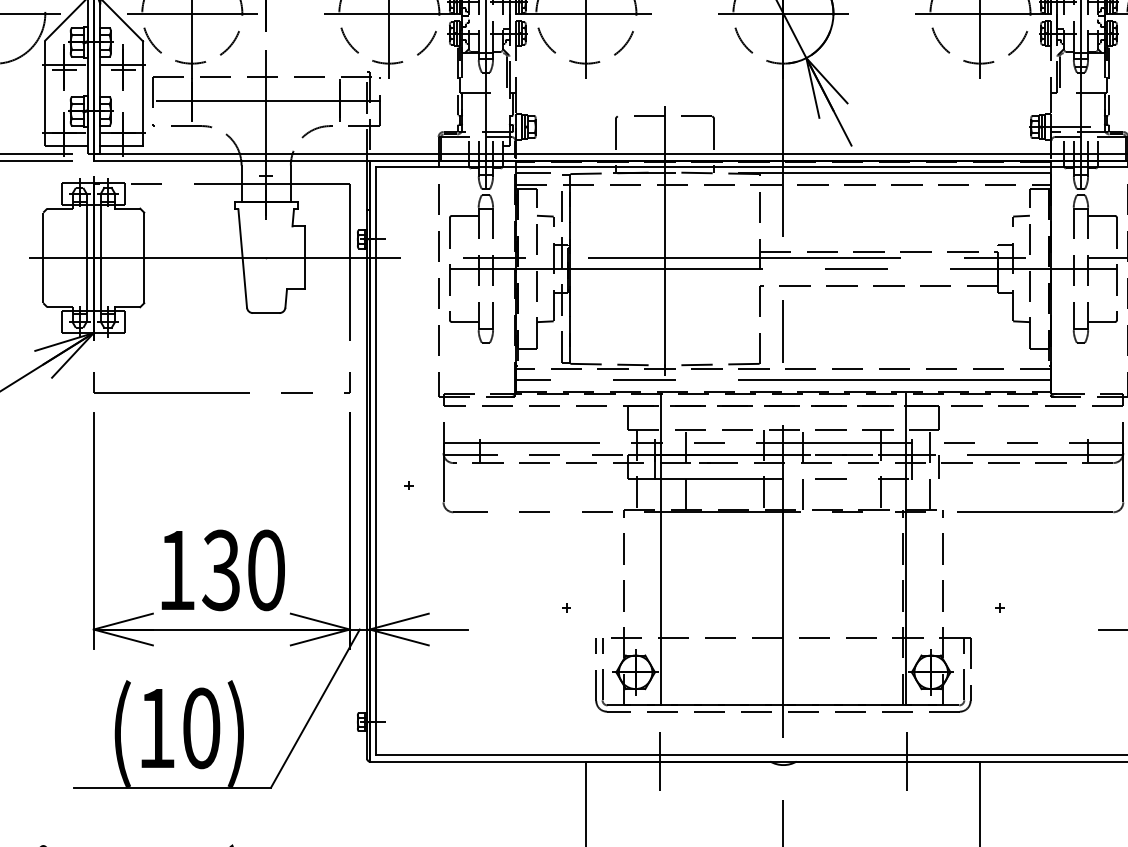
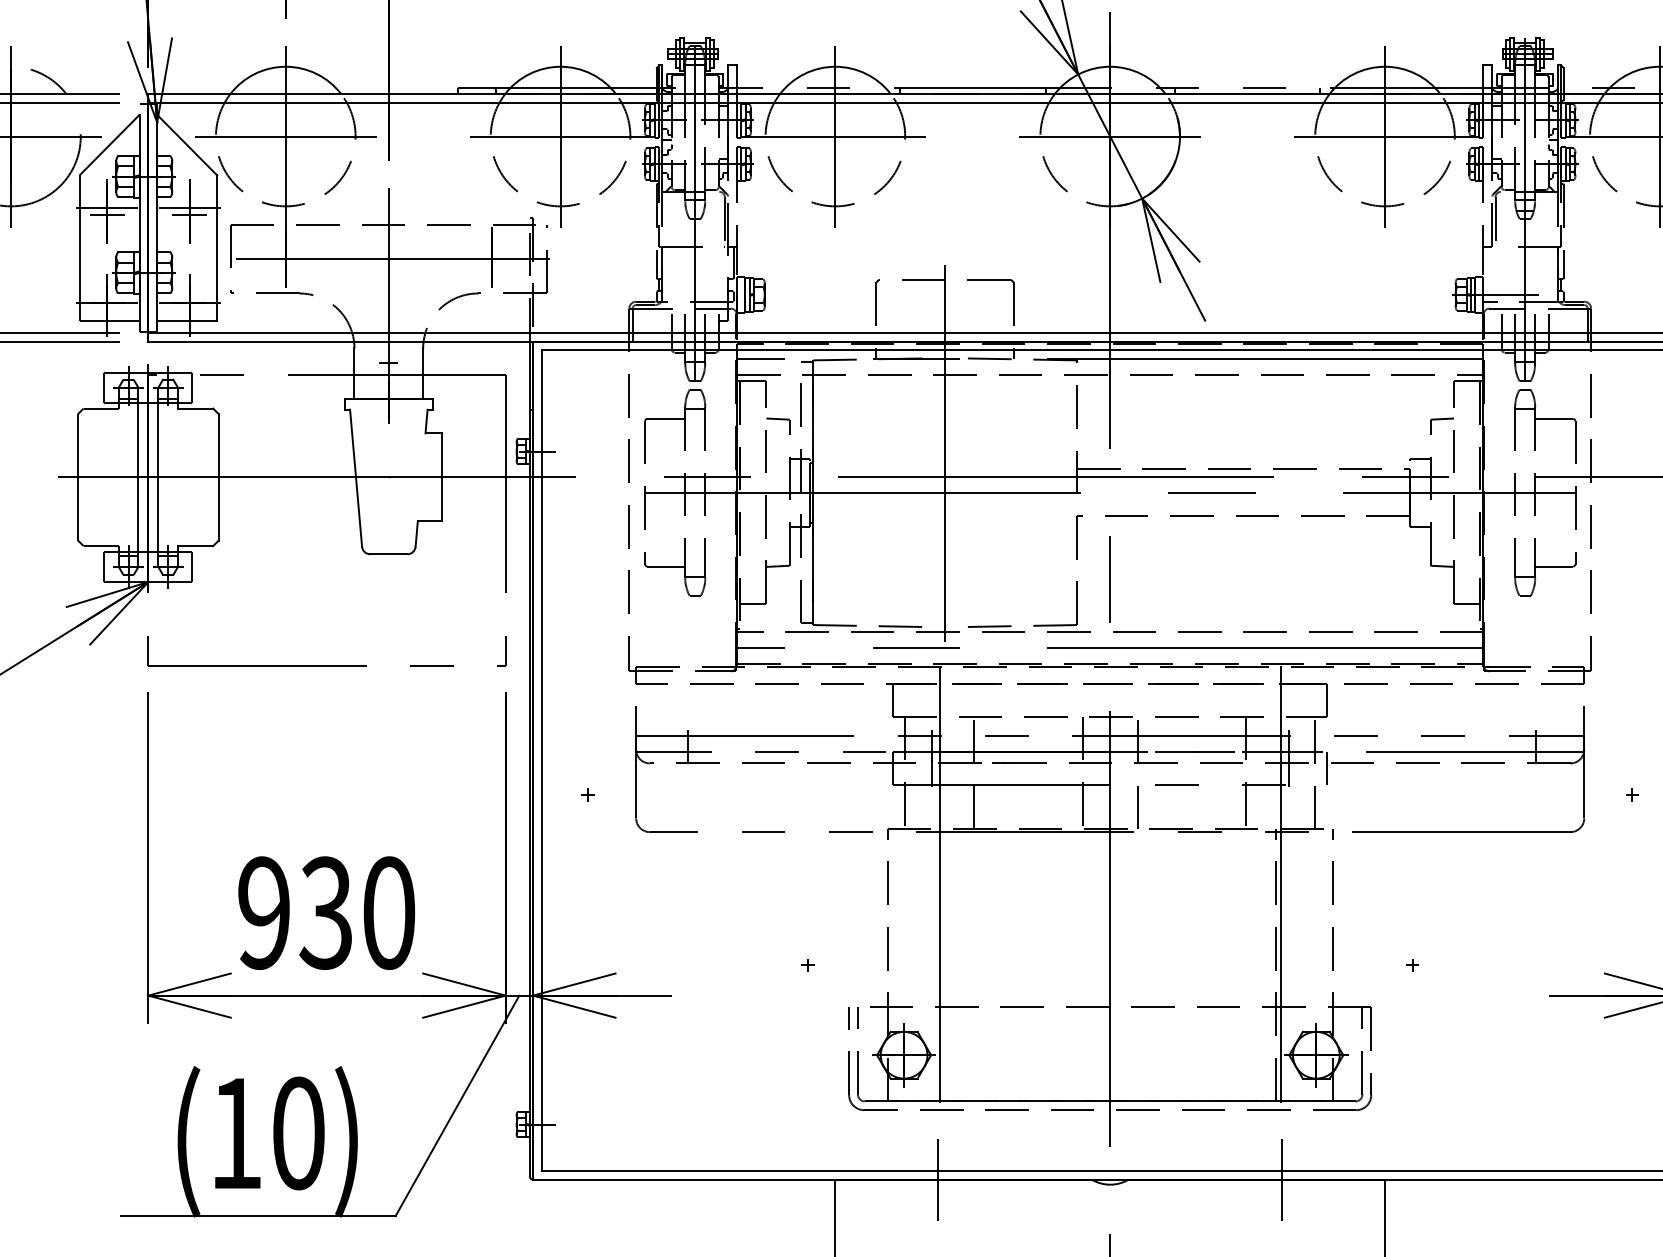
text: (176, 569) -> (263, 912), 130 -> 930

